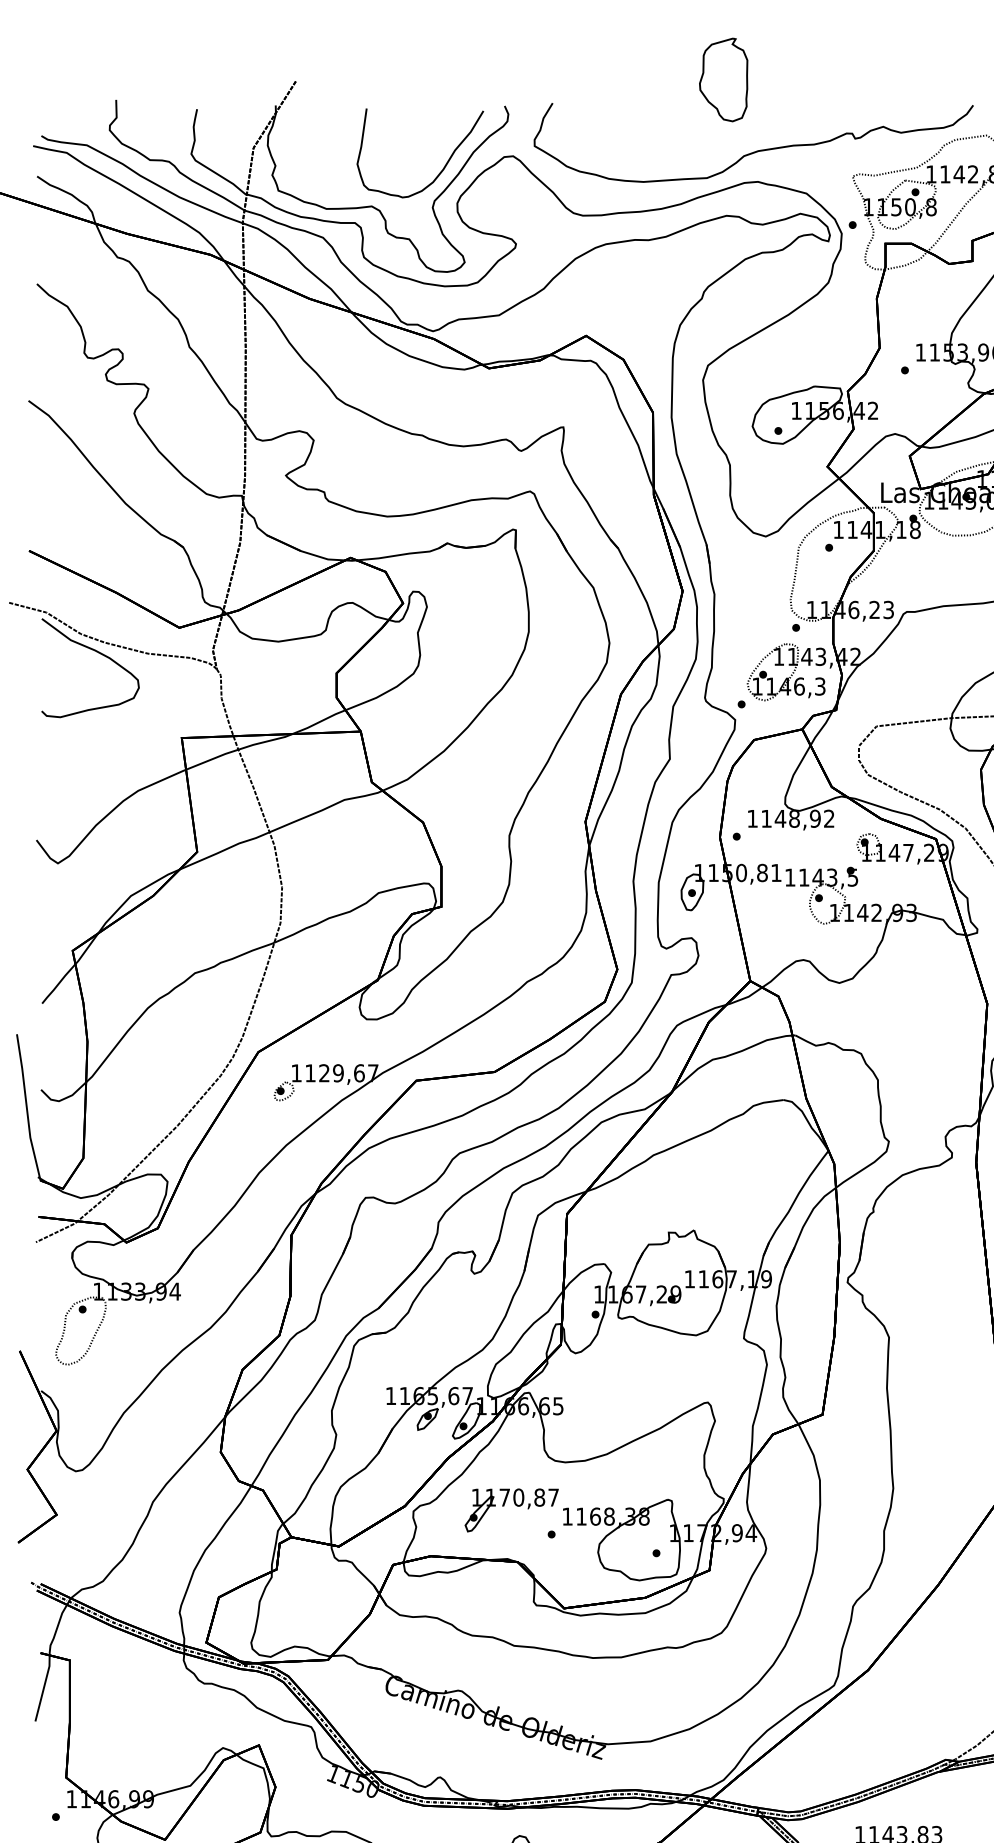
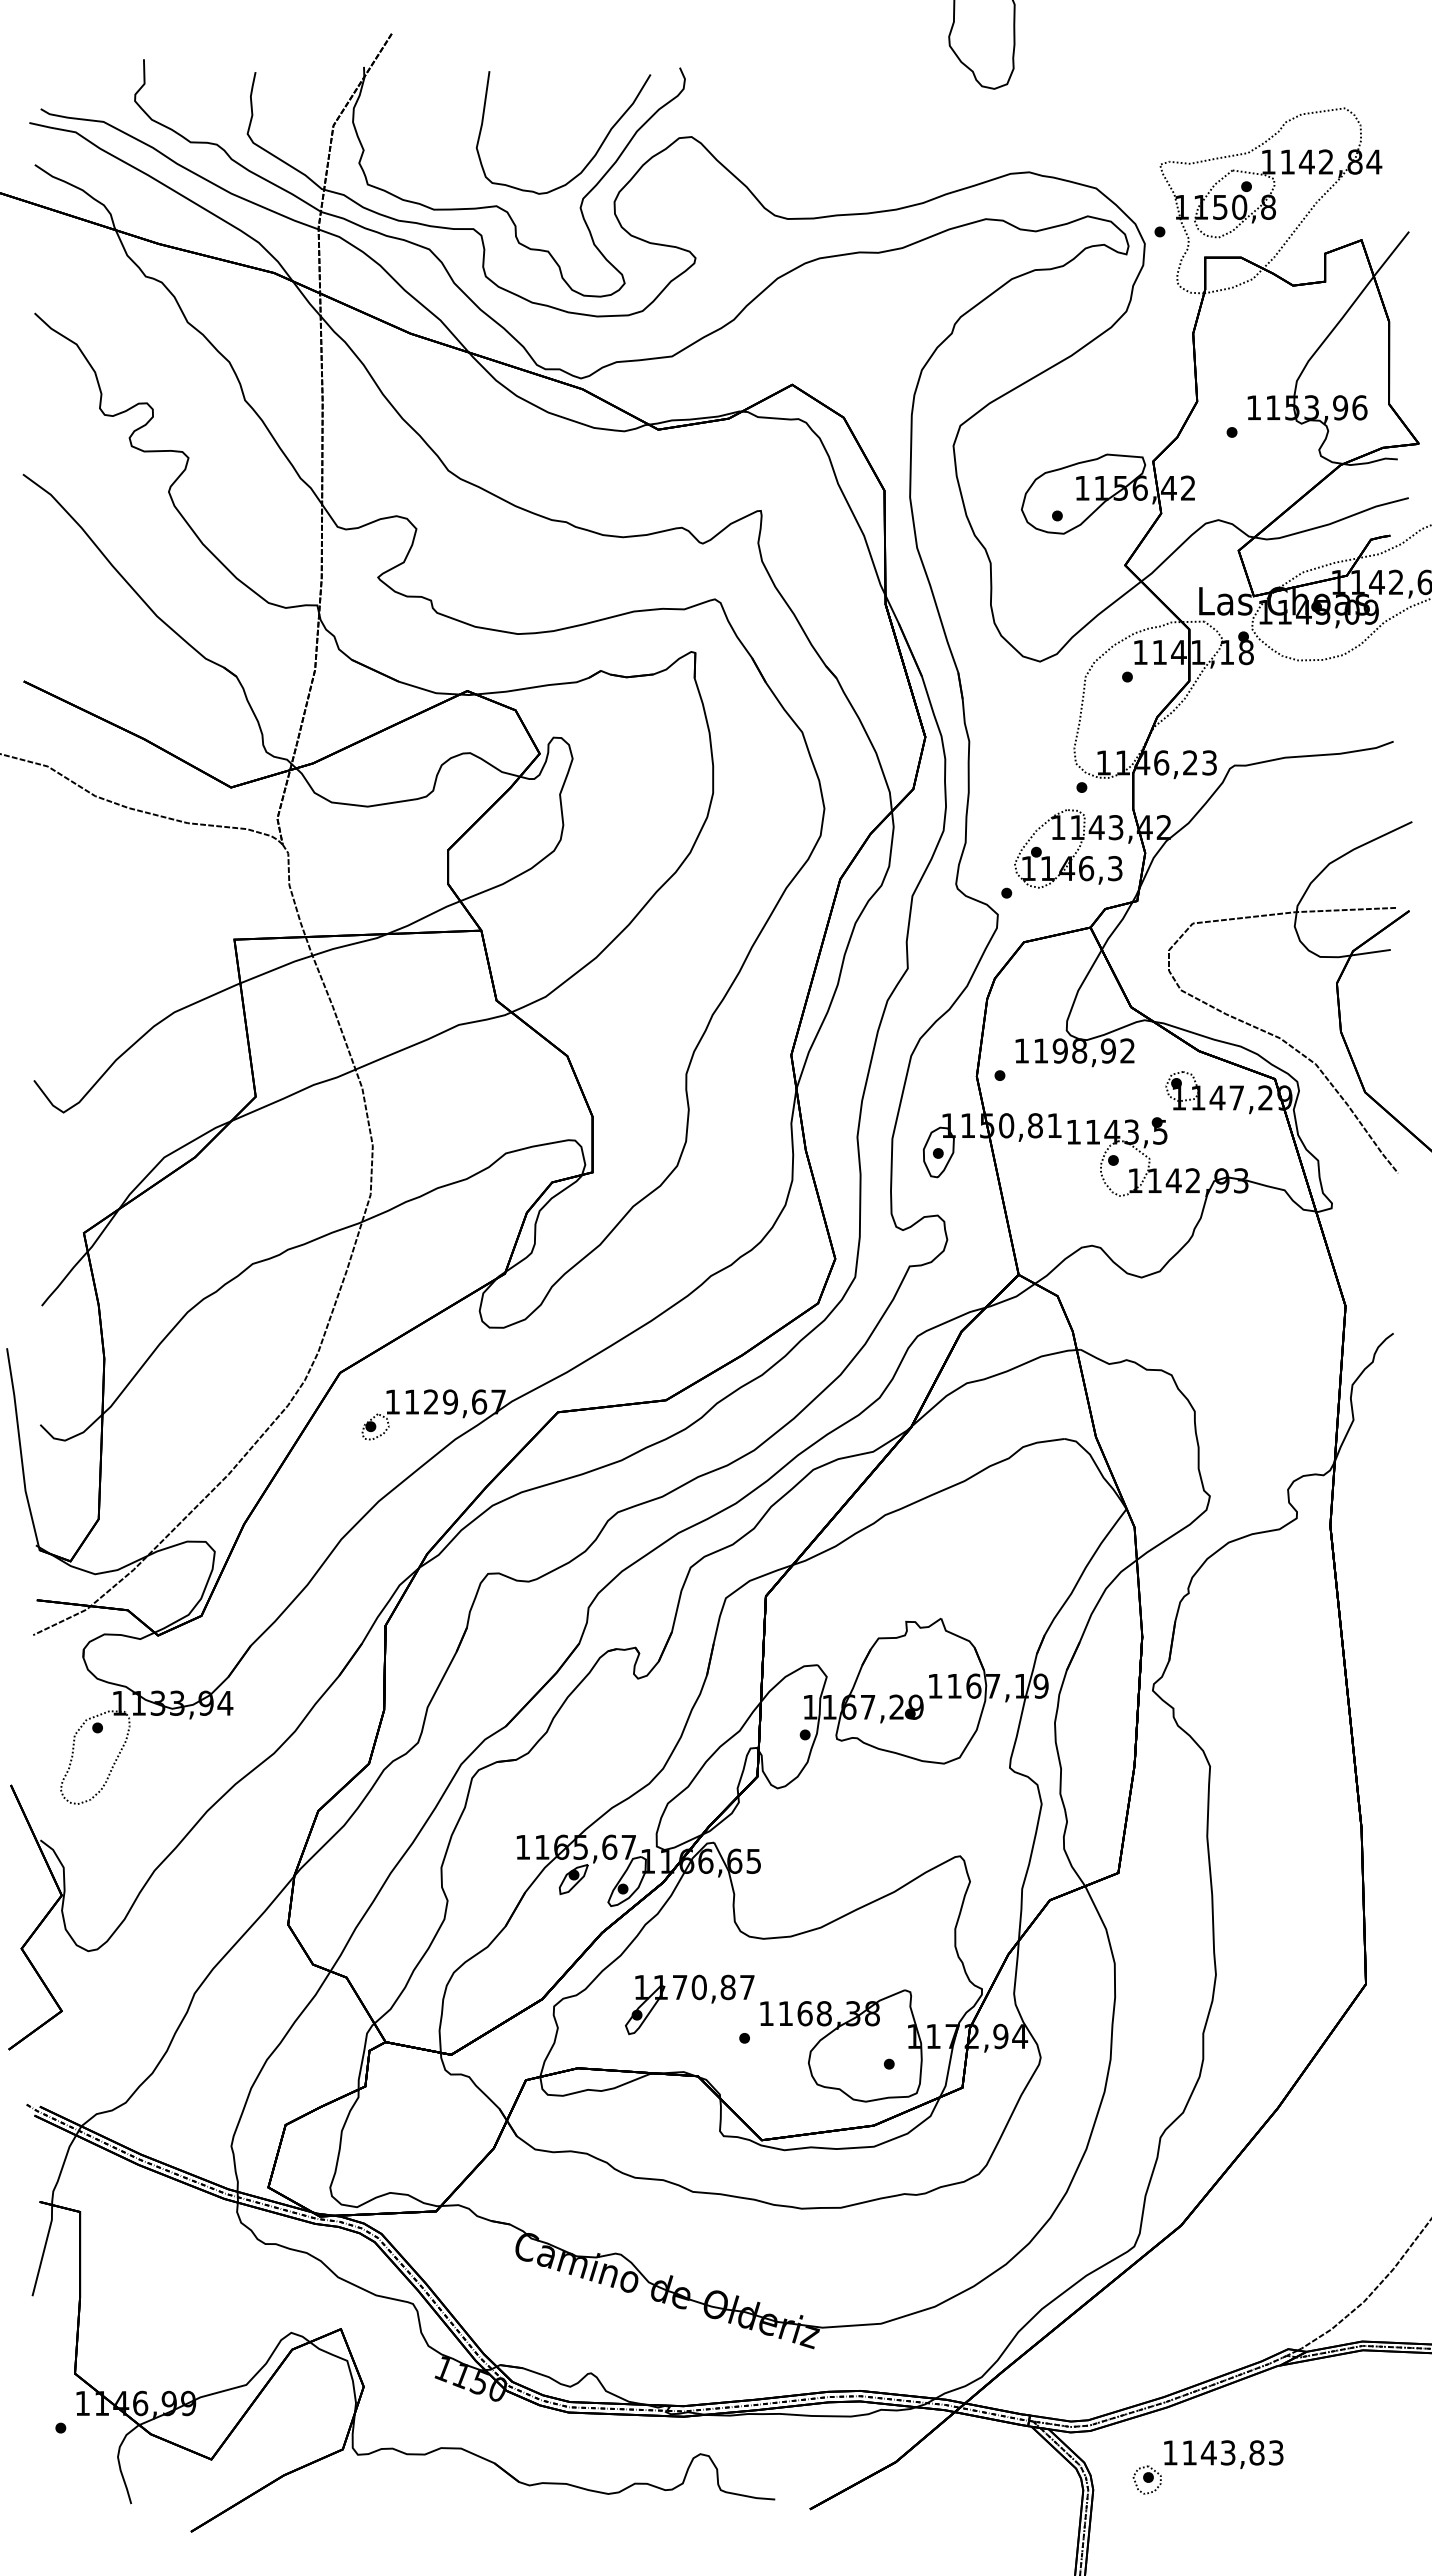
curve: (756, 150) -> (1027, 129), removed
curve: (98, 653) -> (119, 822), removed
text: (780, 818) -> (1060, 1050), 1148,92 -> 1198,92

